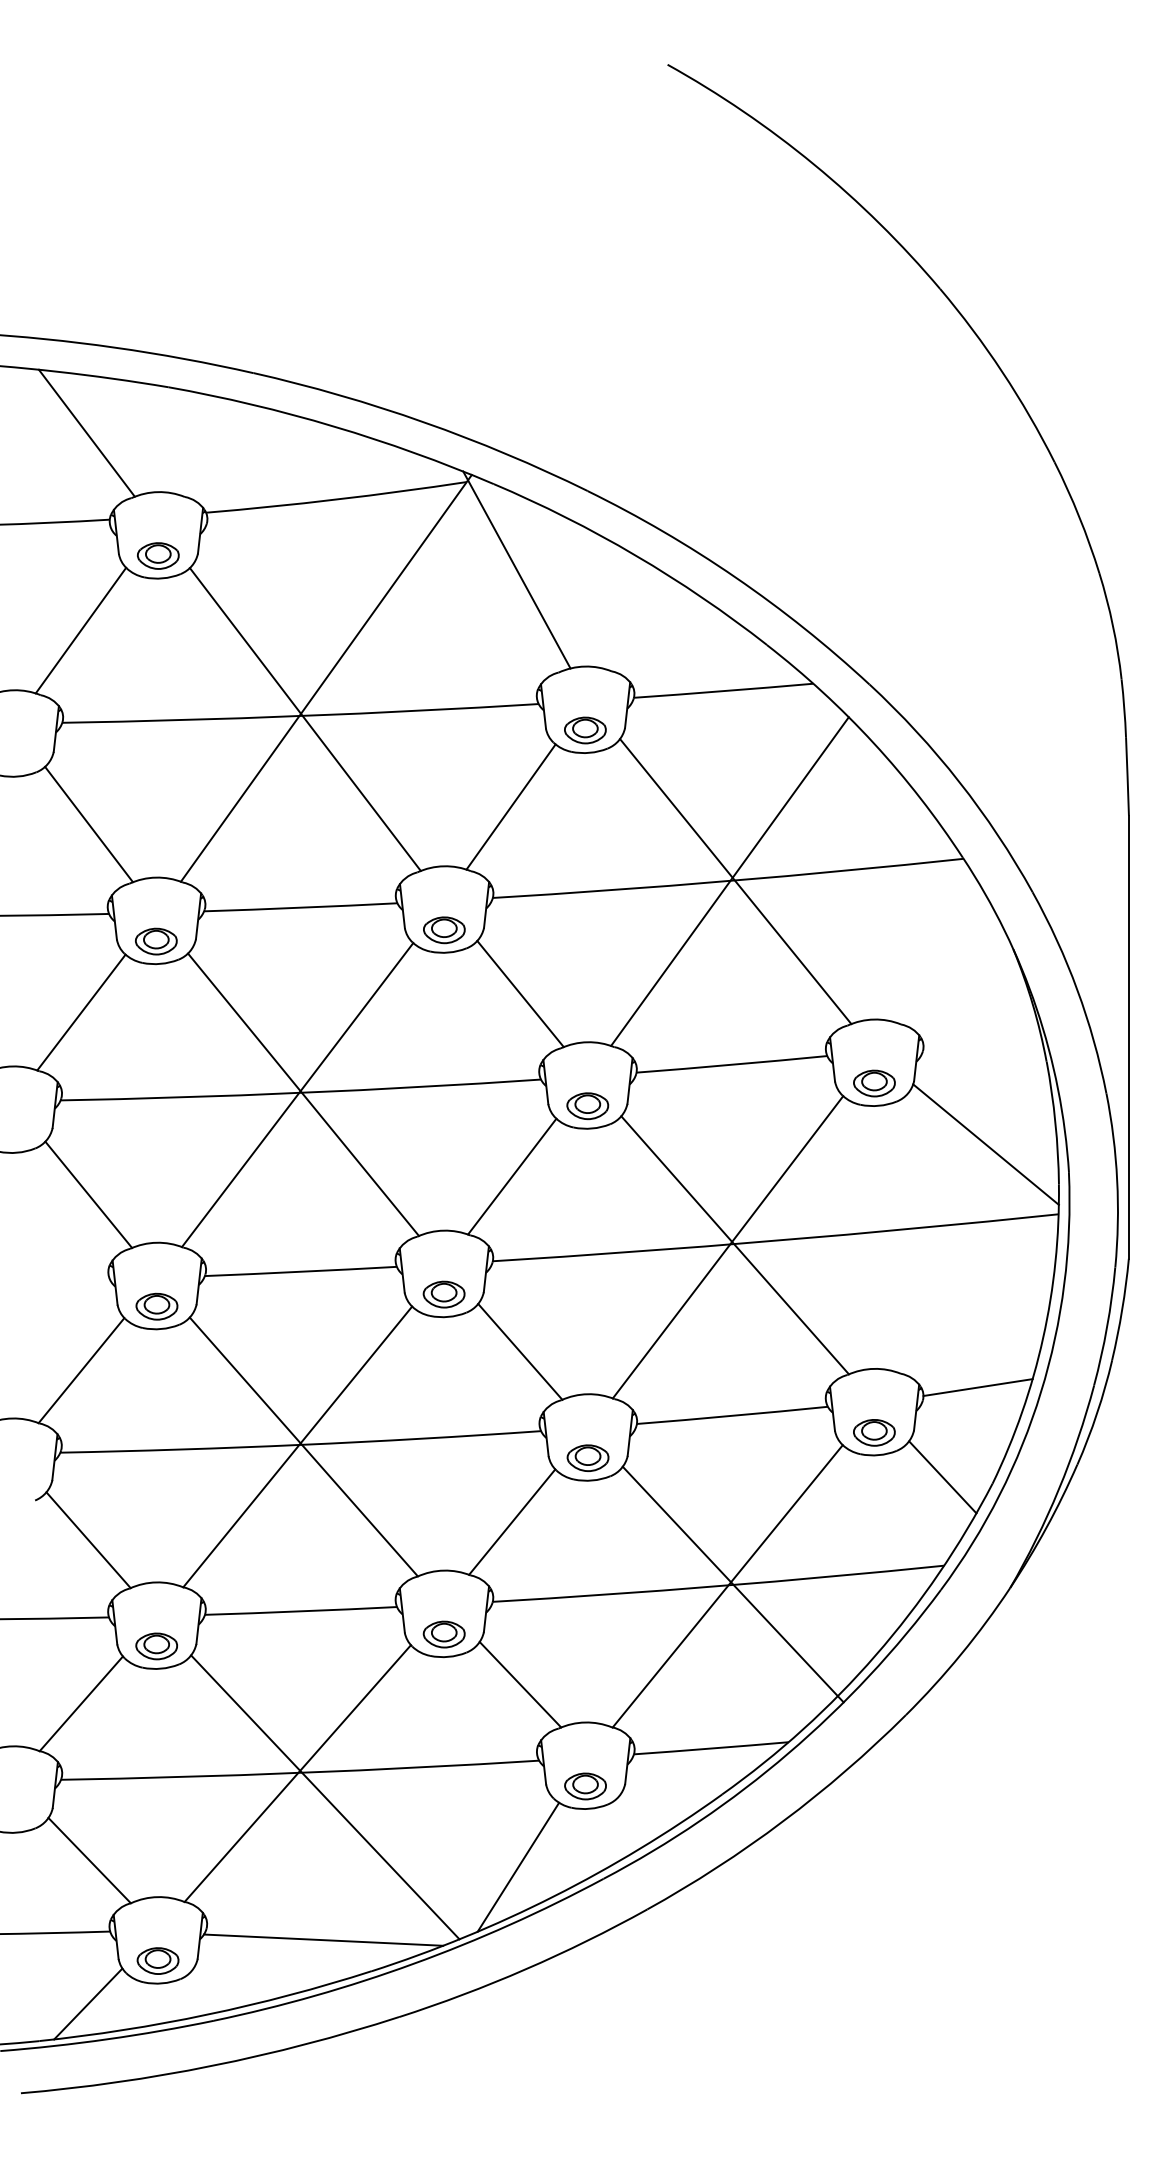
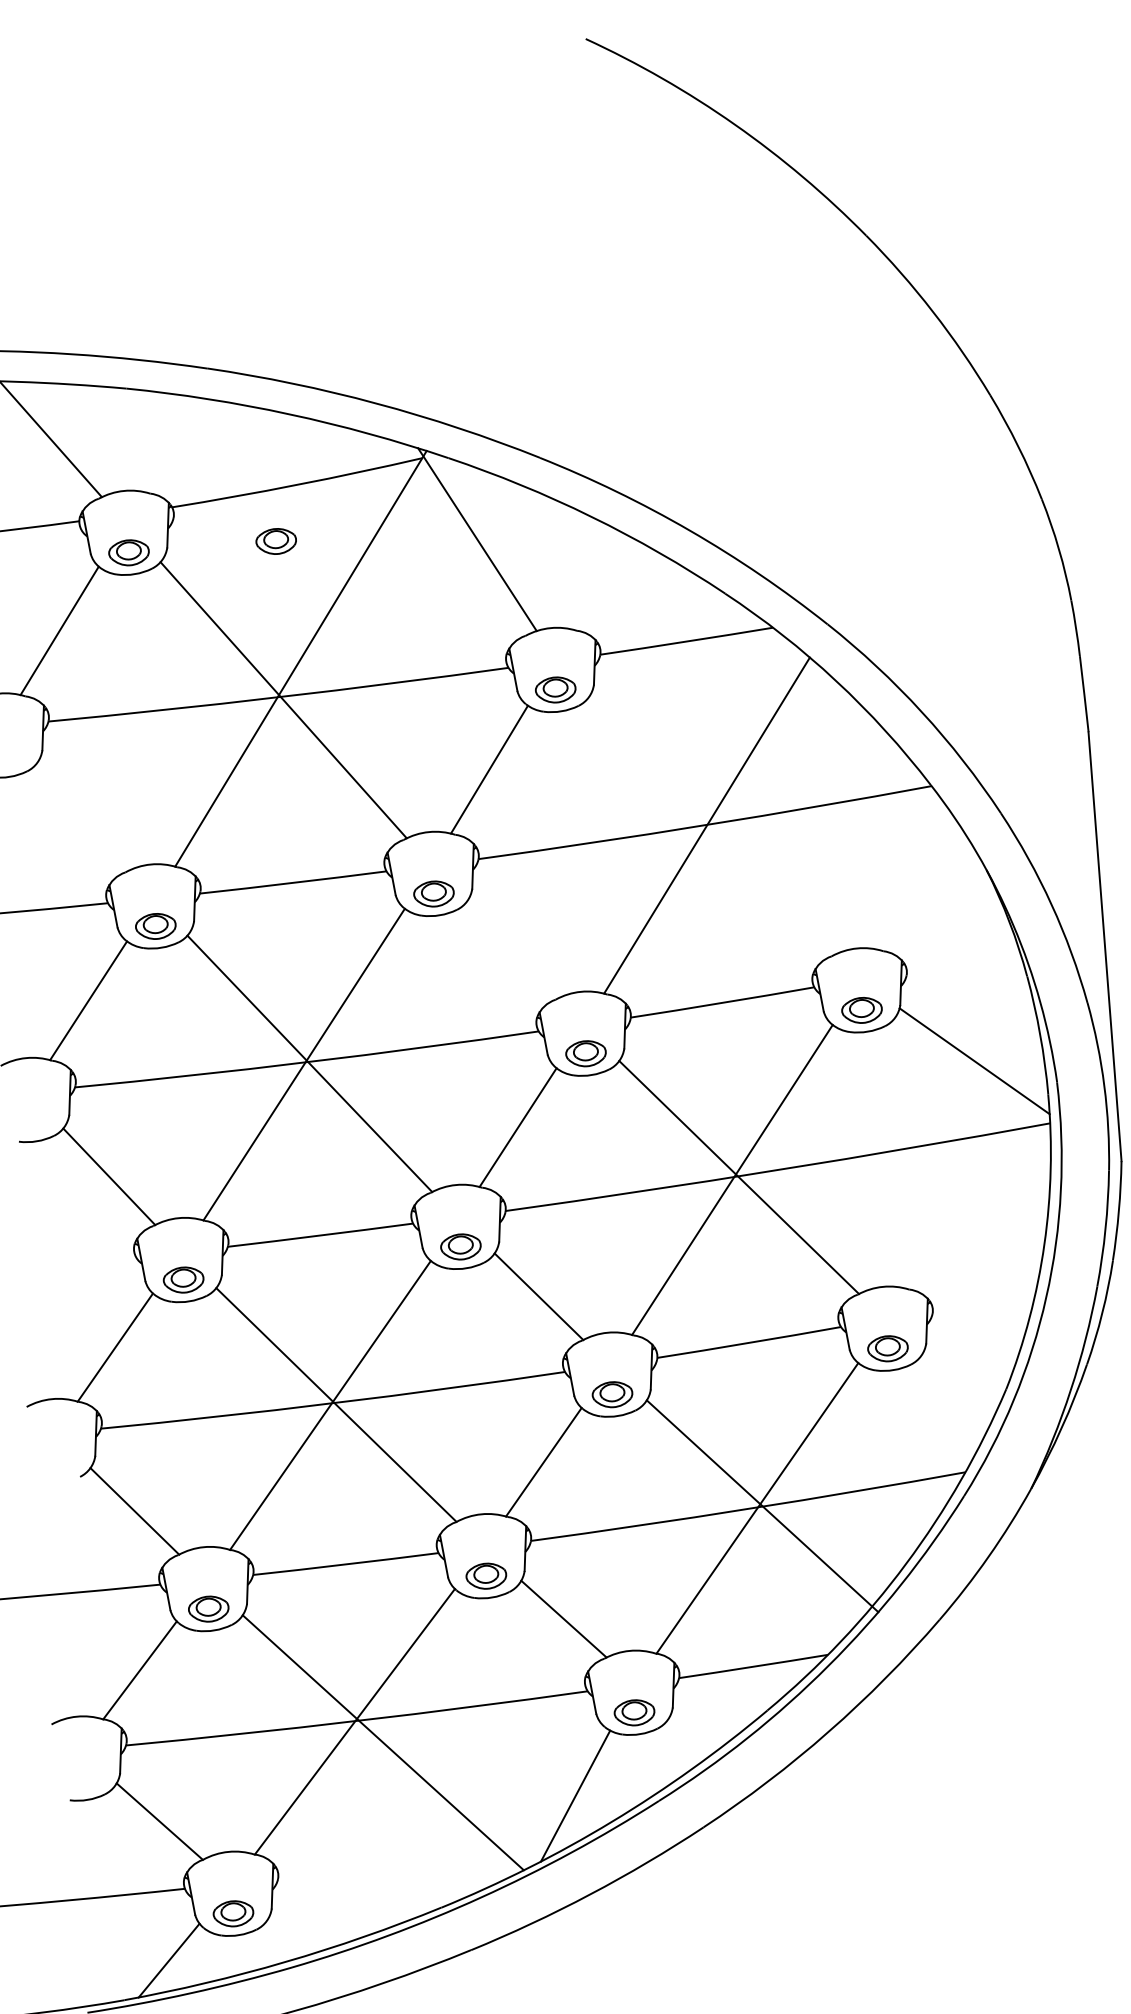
part: (310, 555) -> (276, 540), added
line: (89, 824) -> (82, 818), removed
line: (735, 881) -> (712, 825), removed
line: (520, 993) -> (512, 949), removed
line: (977, 1387) -> (984, 1297), removed
line: (942, 1477) -> (957, 1386), removed
line: (323, 1939) -> (392, 1880), removed

